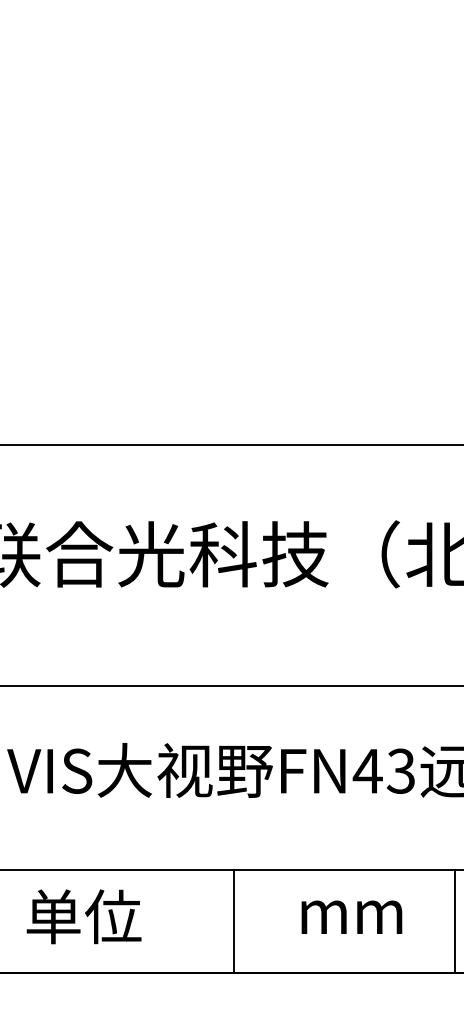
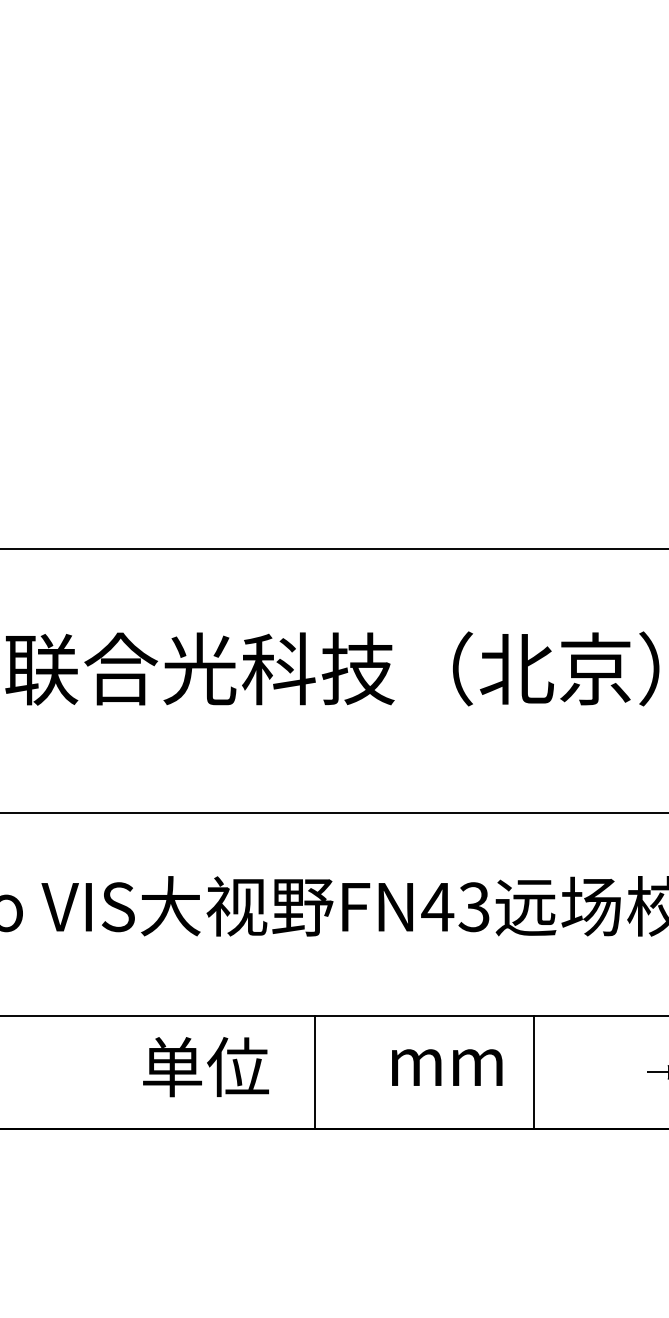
text: (83, 917) -> (205, 1067), moved
text: (352, 917) -> (447, 1067), moved
line: (233, 920) -> (314, 1071), moved

